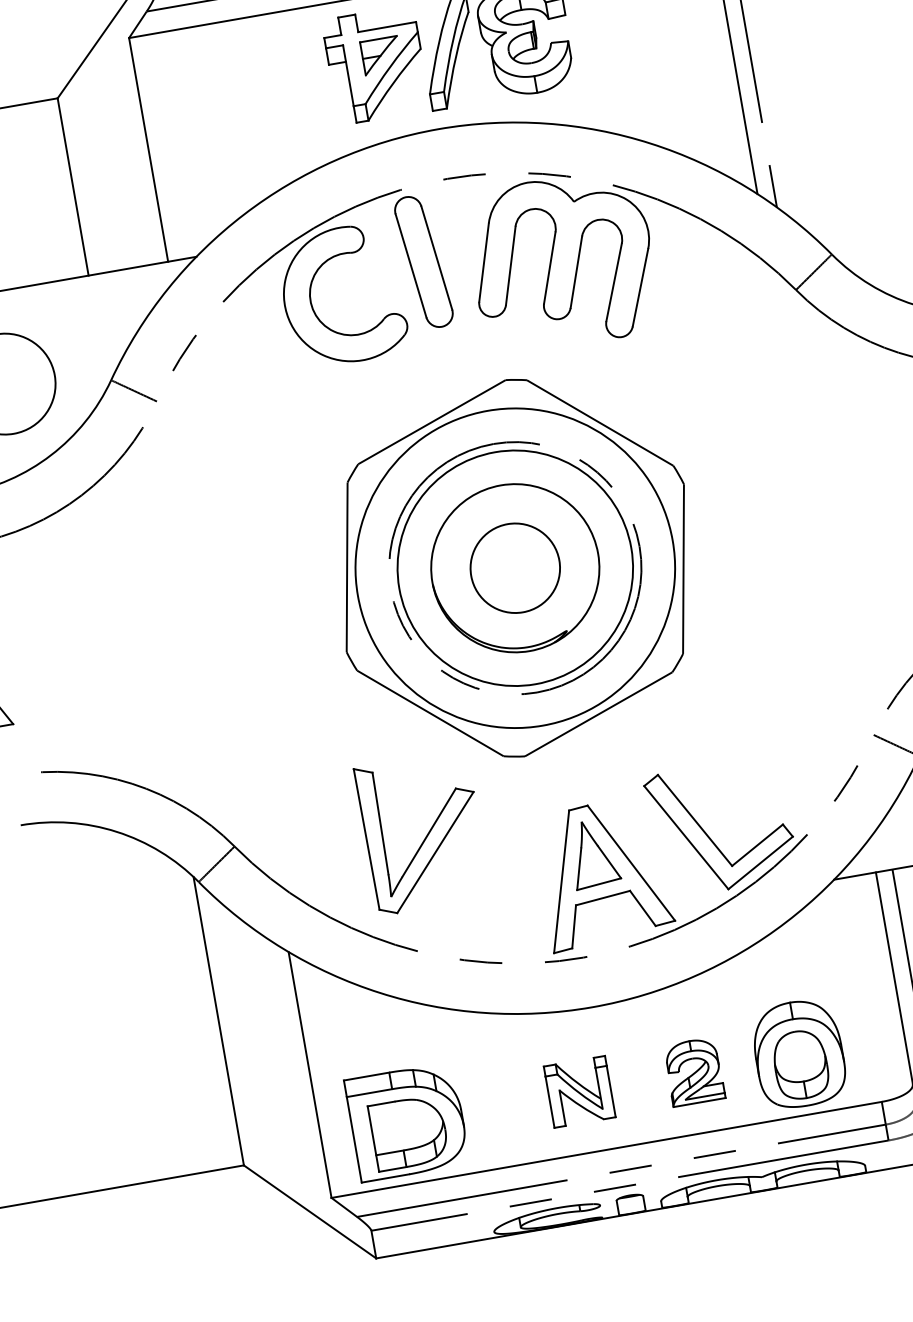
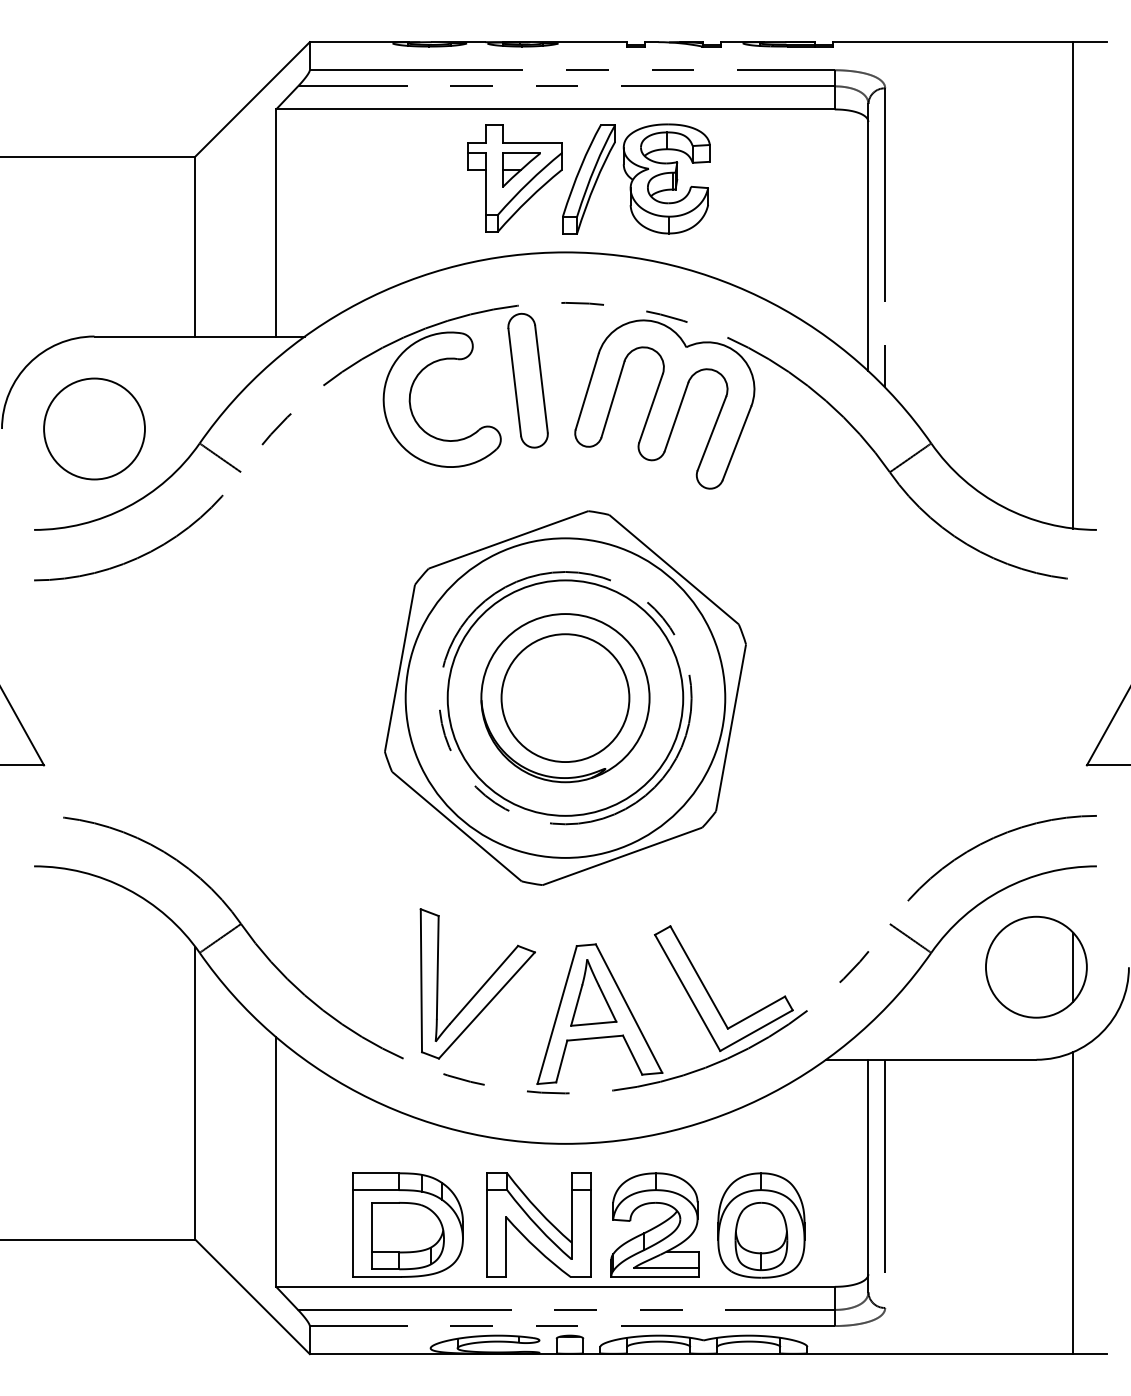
circle: (515, 568) -> (565, 698), size x1.43
part: (422, 832) -> (477, 983), moved
part: (693, 1071) -> (654, 1224), size x1.67
part: (579, 1091) -> (538, 1224), size x1.67
part: (406, 1121) -> (407, 1224), moved

